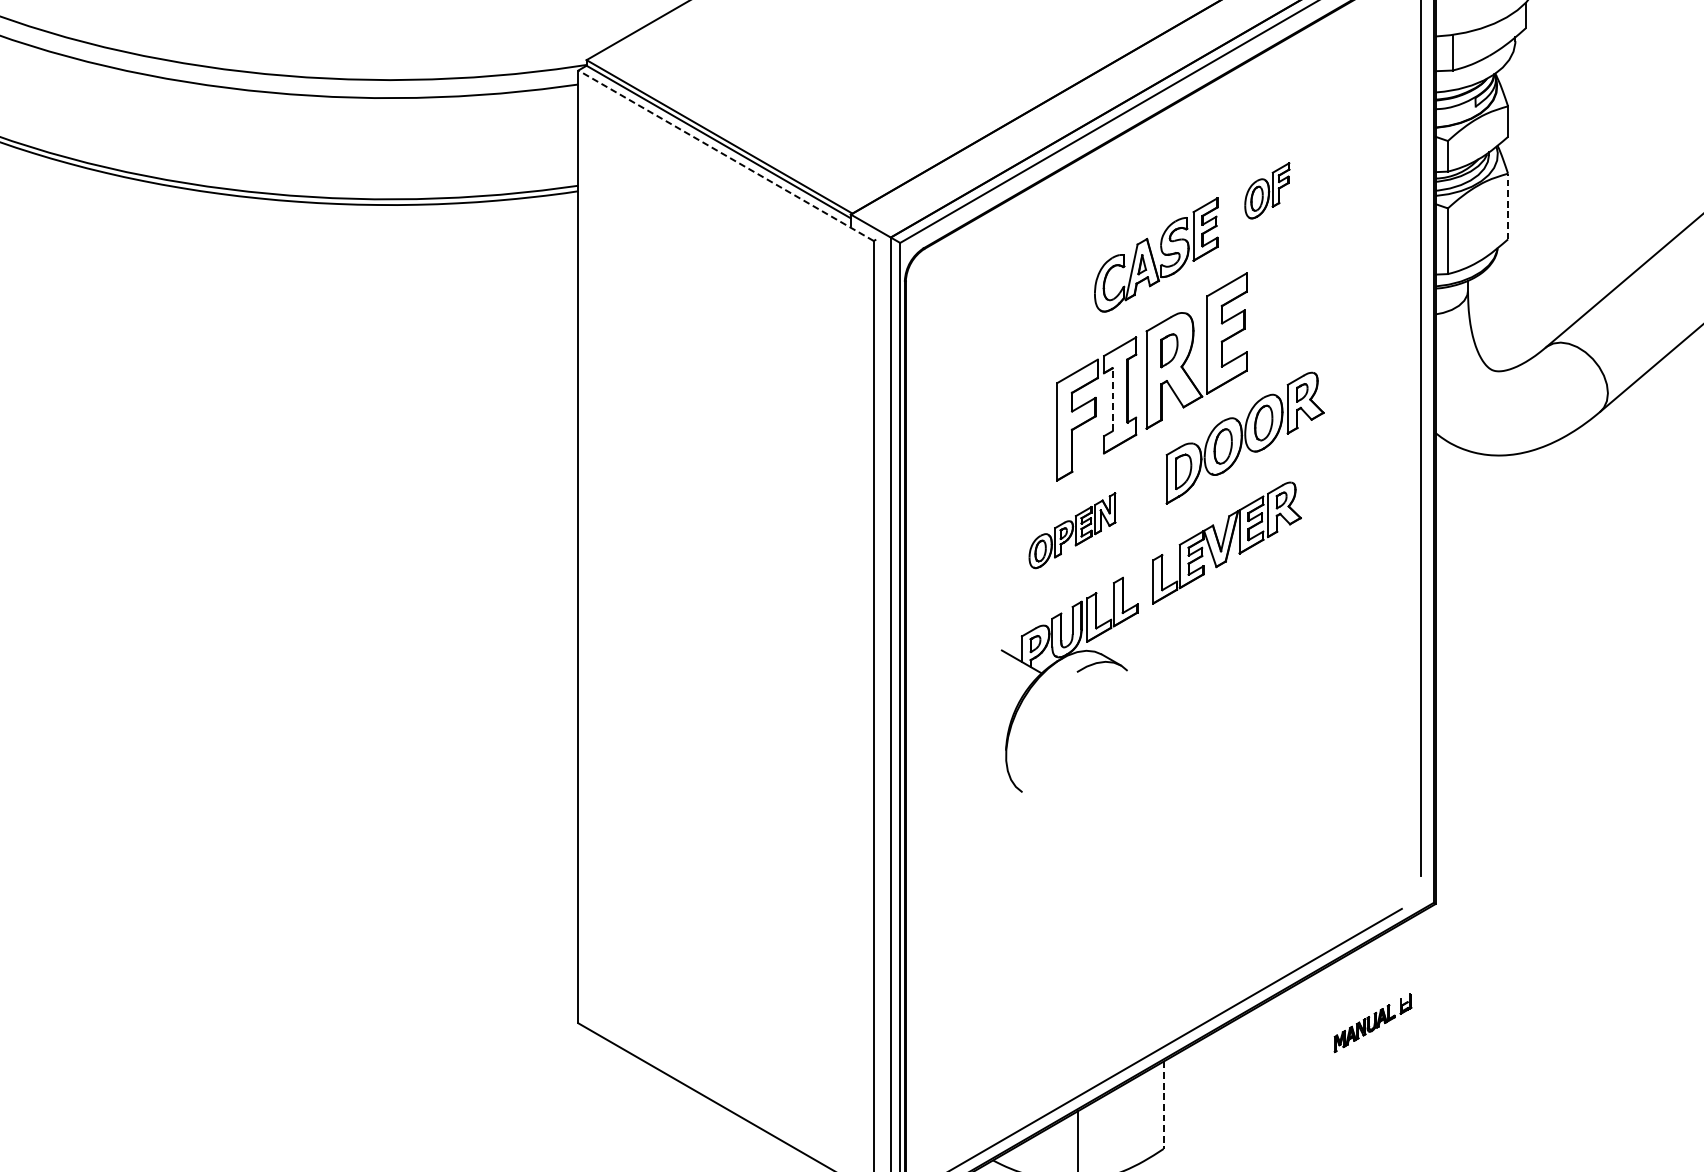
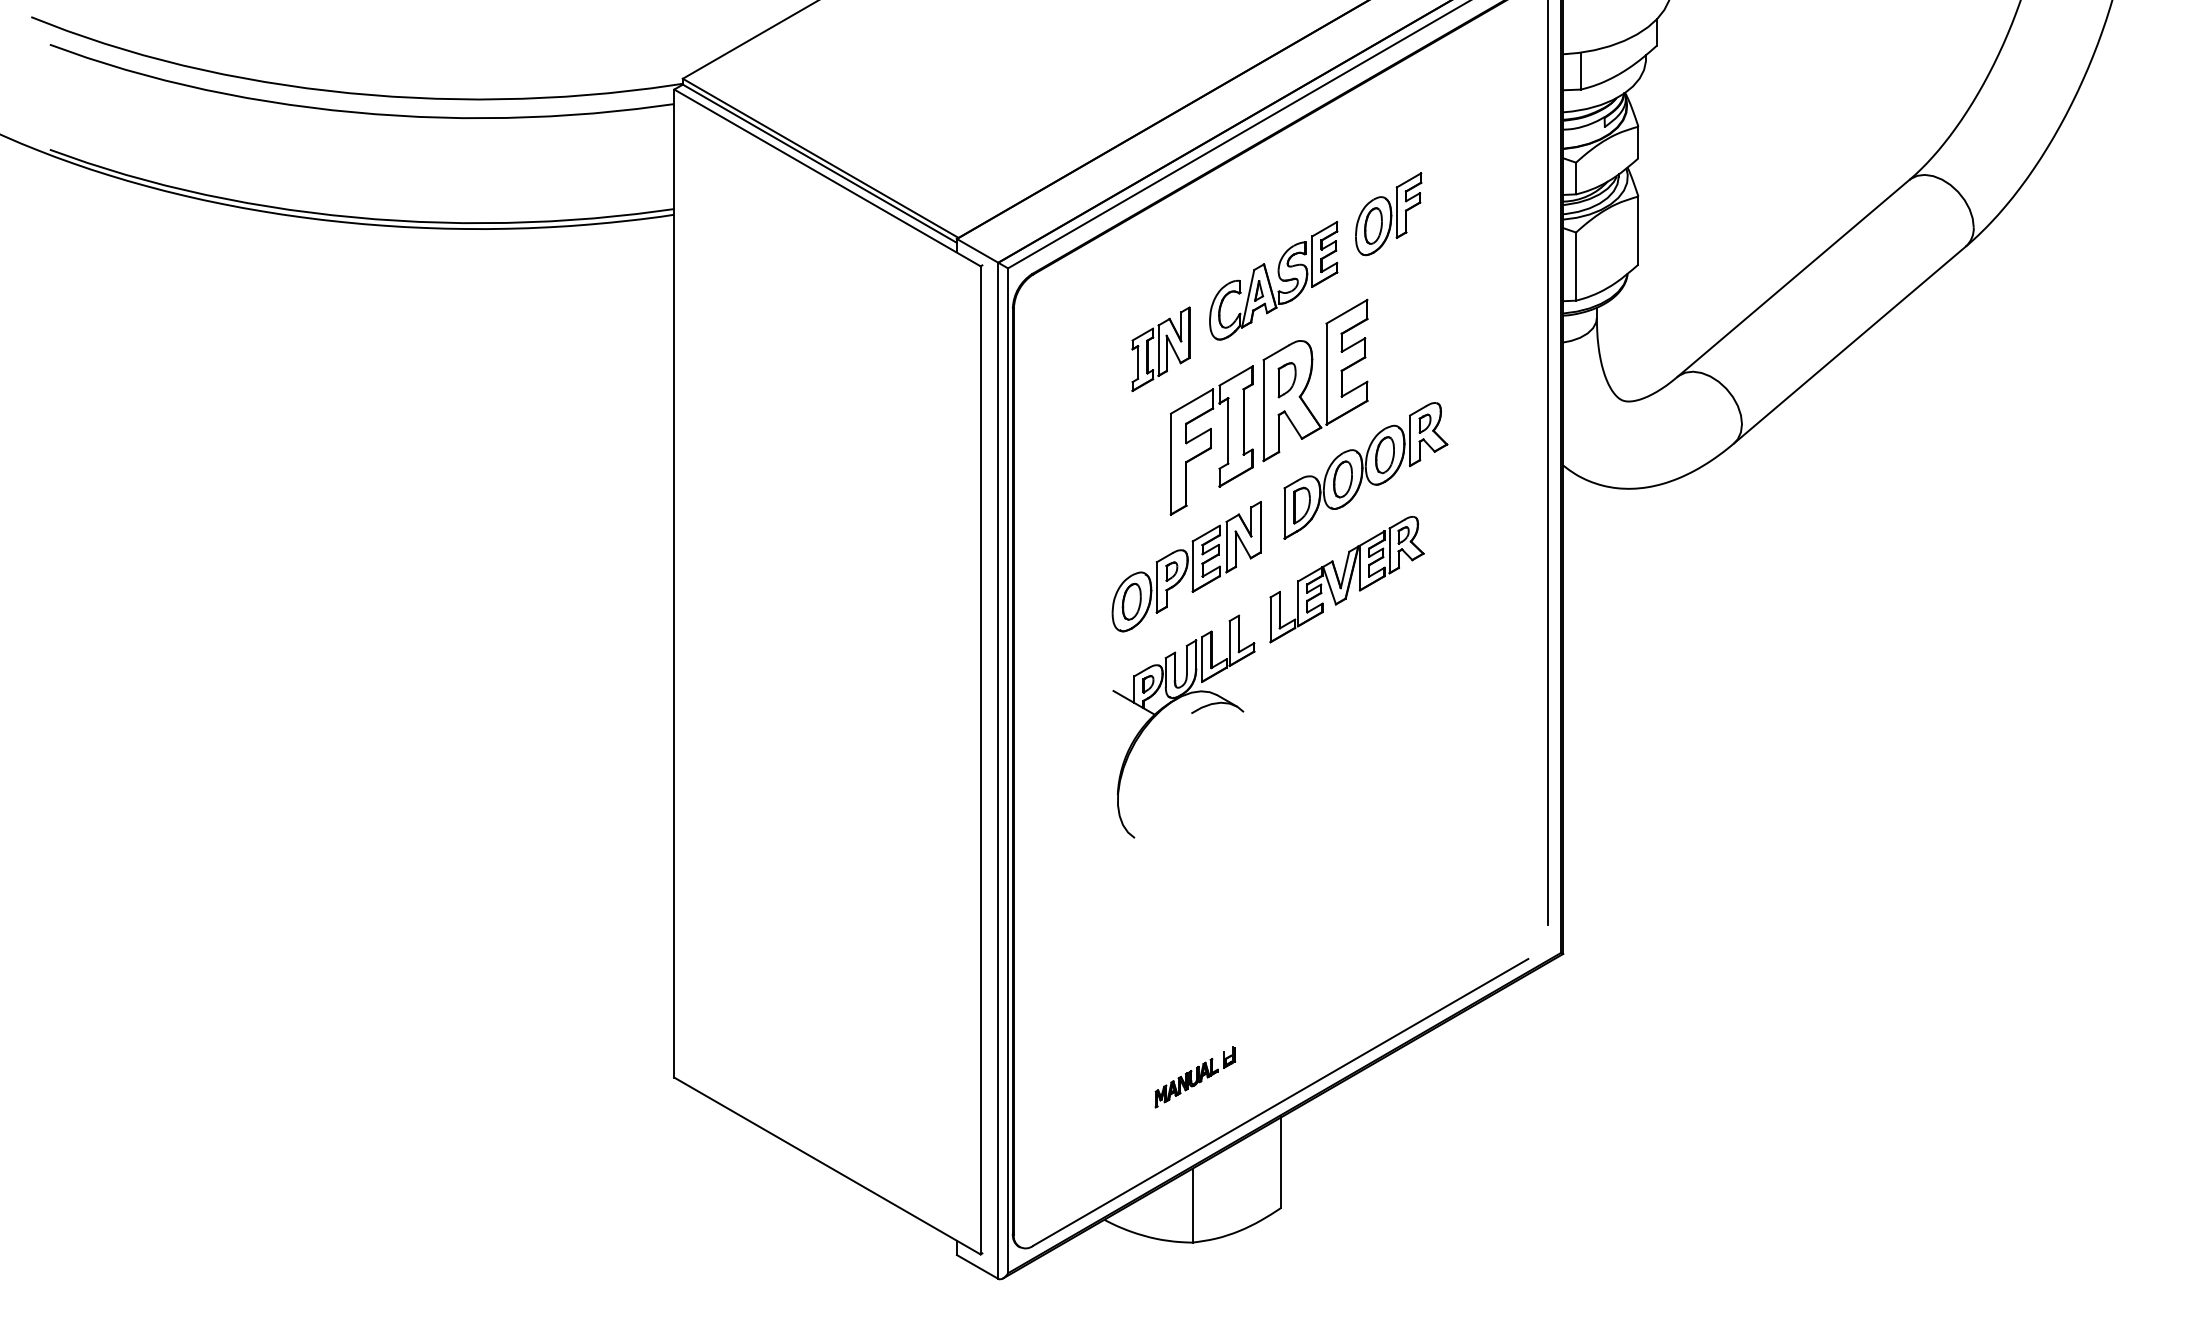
line: (726, 155) -> (827, 177), dashed -> solid
part: (1267, 191) -> (1388, 214), size x1.43
line: (1508, 206) -> (1638, 230), dashed -> solid
part: (1047, 321) -> (1160, 349), added
line: (1112, 400) -> (1228, 431), dashed -> solid
part: (1072, 530) -> (1186, 566), size x1.67
part: (1373, 1023) -> (1195, 1077), moved
line: (1163, 1106) -> (1281, 1163), dashed -> solid

